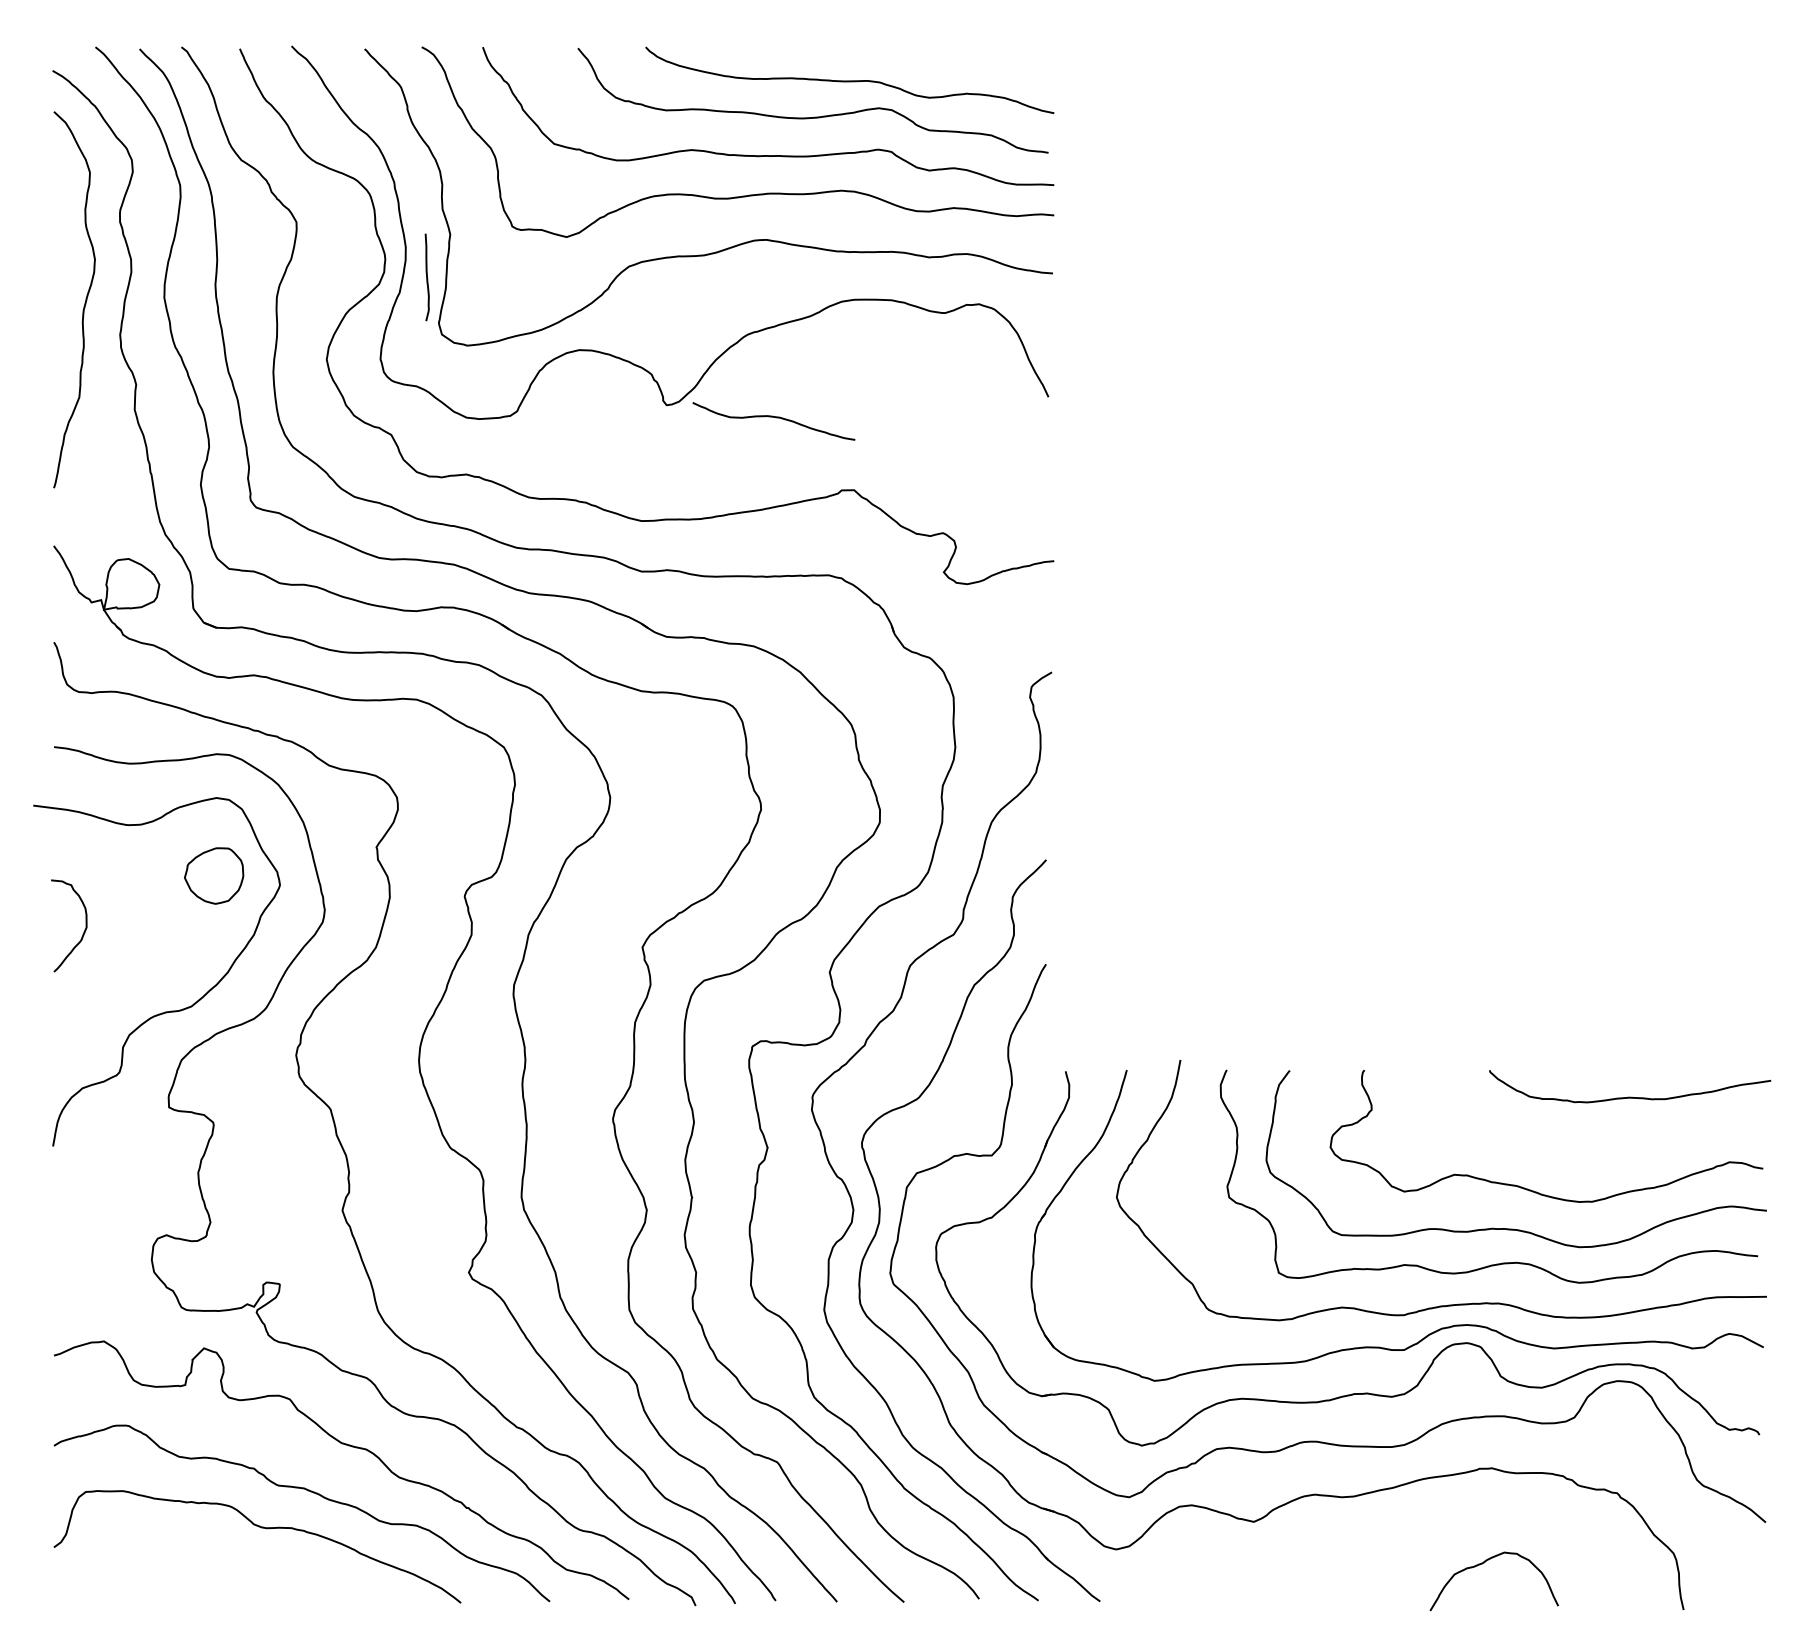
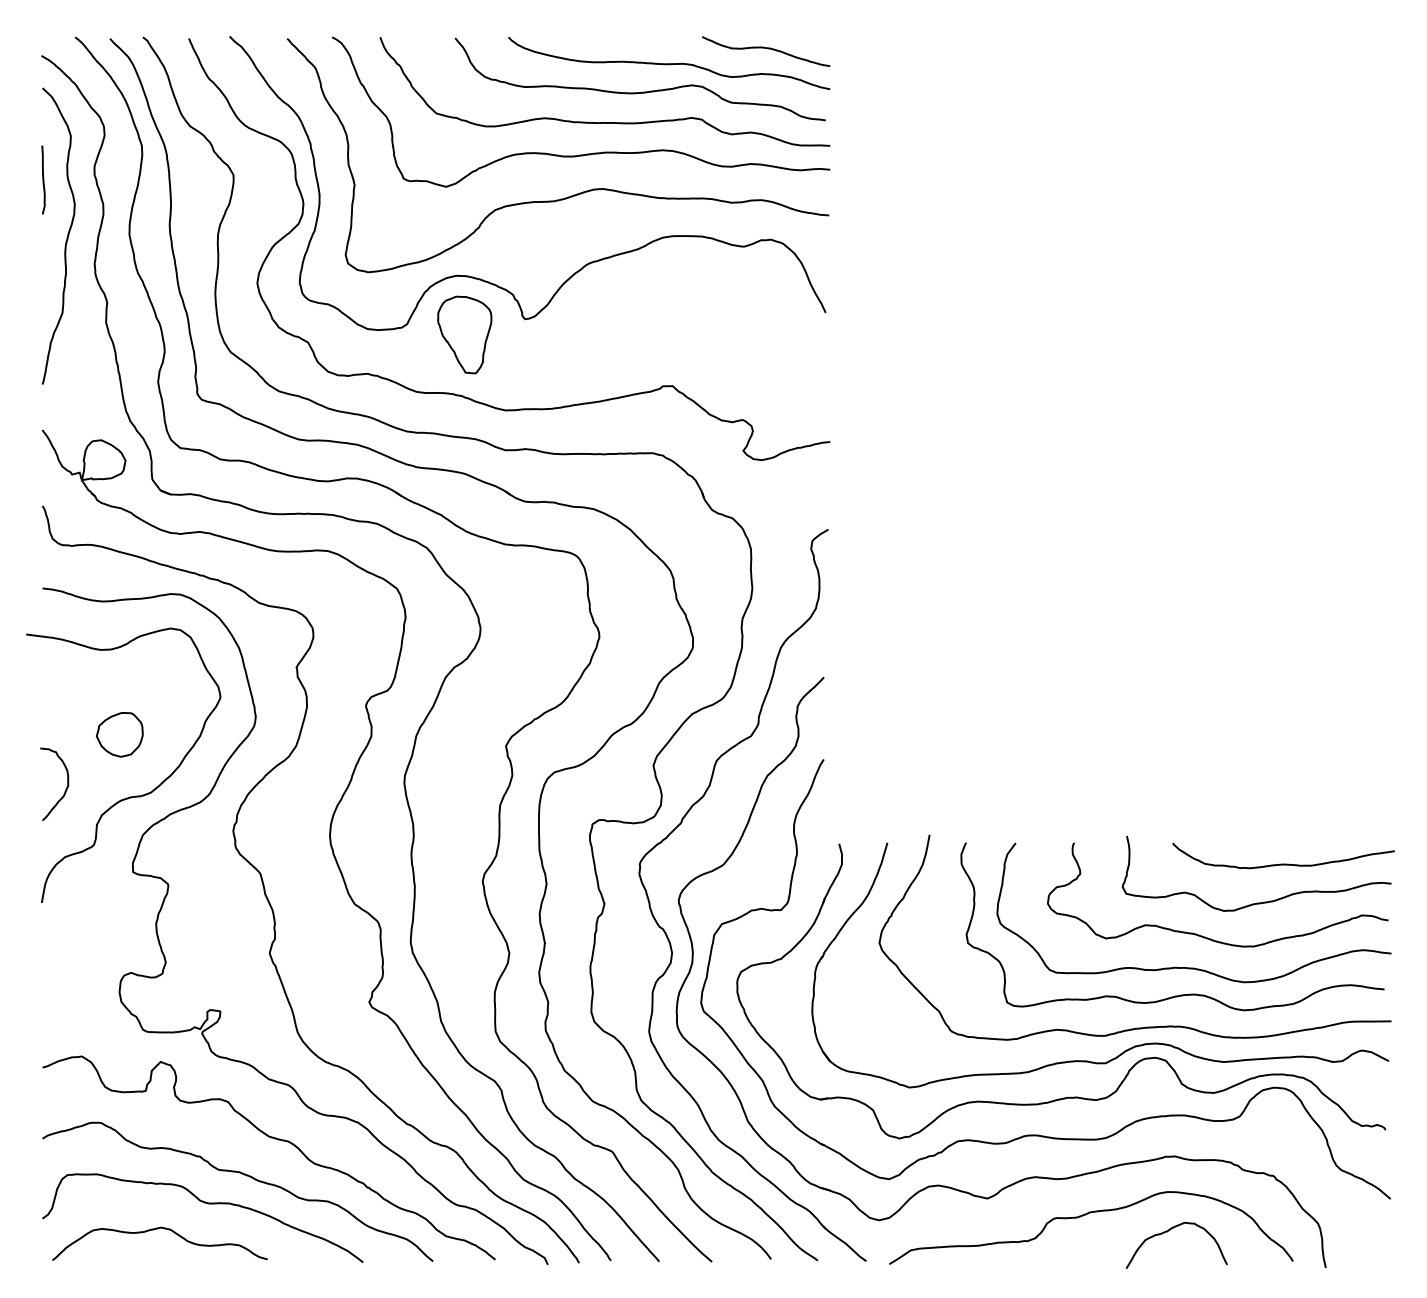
curve: (426, 277) -> (42, 180), moved
curve: (773, 417) -> (765, 48), moved
part: (589, 424) -> (464, 334), added
part: (214, 875) -> (120, 734), moved
curve: (83, 931) -> (65, 788), moved
curve: (1601, 1145) -> (1261, 902), added
curve: (1380, 1542) -> (1087, 1214), added
curve: (197, 1561) -> (155, 1229), added

